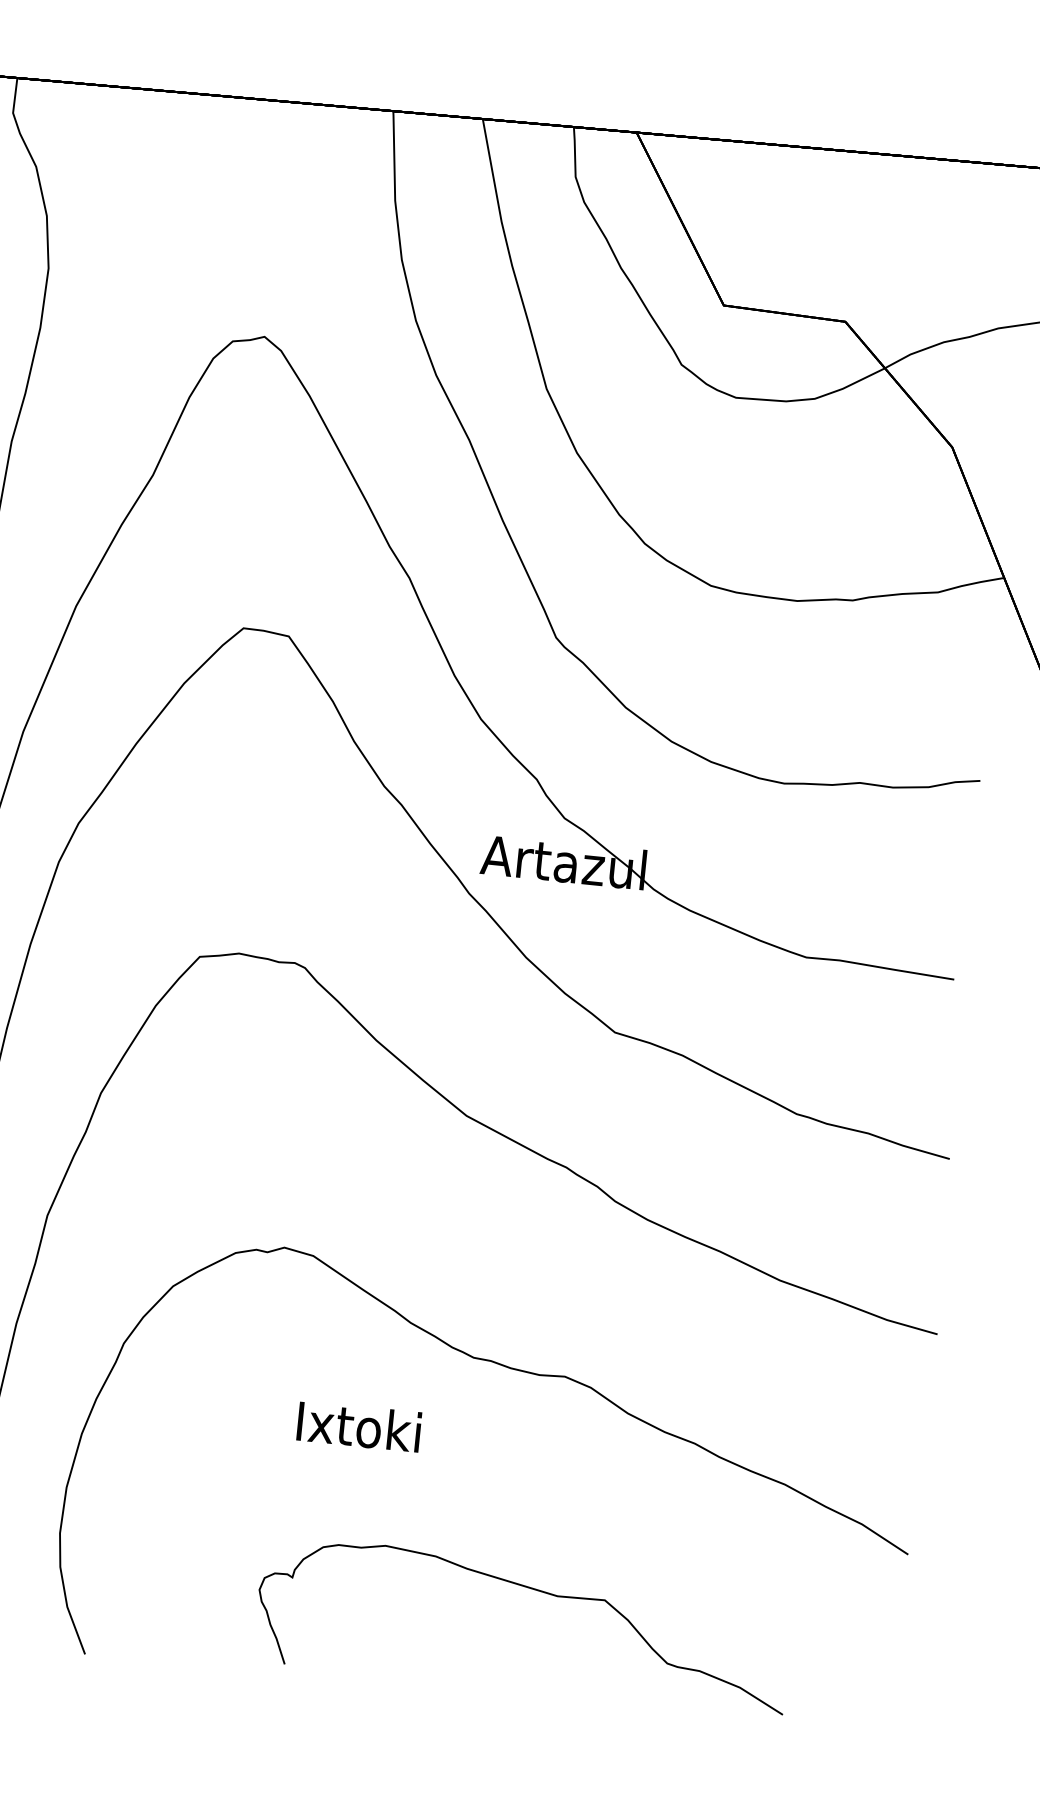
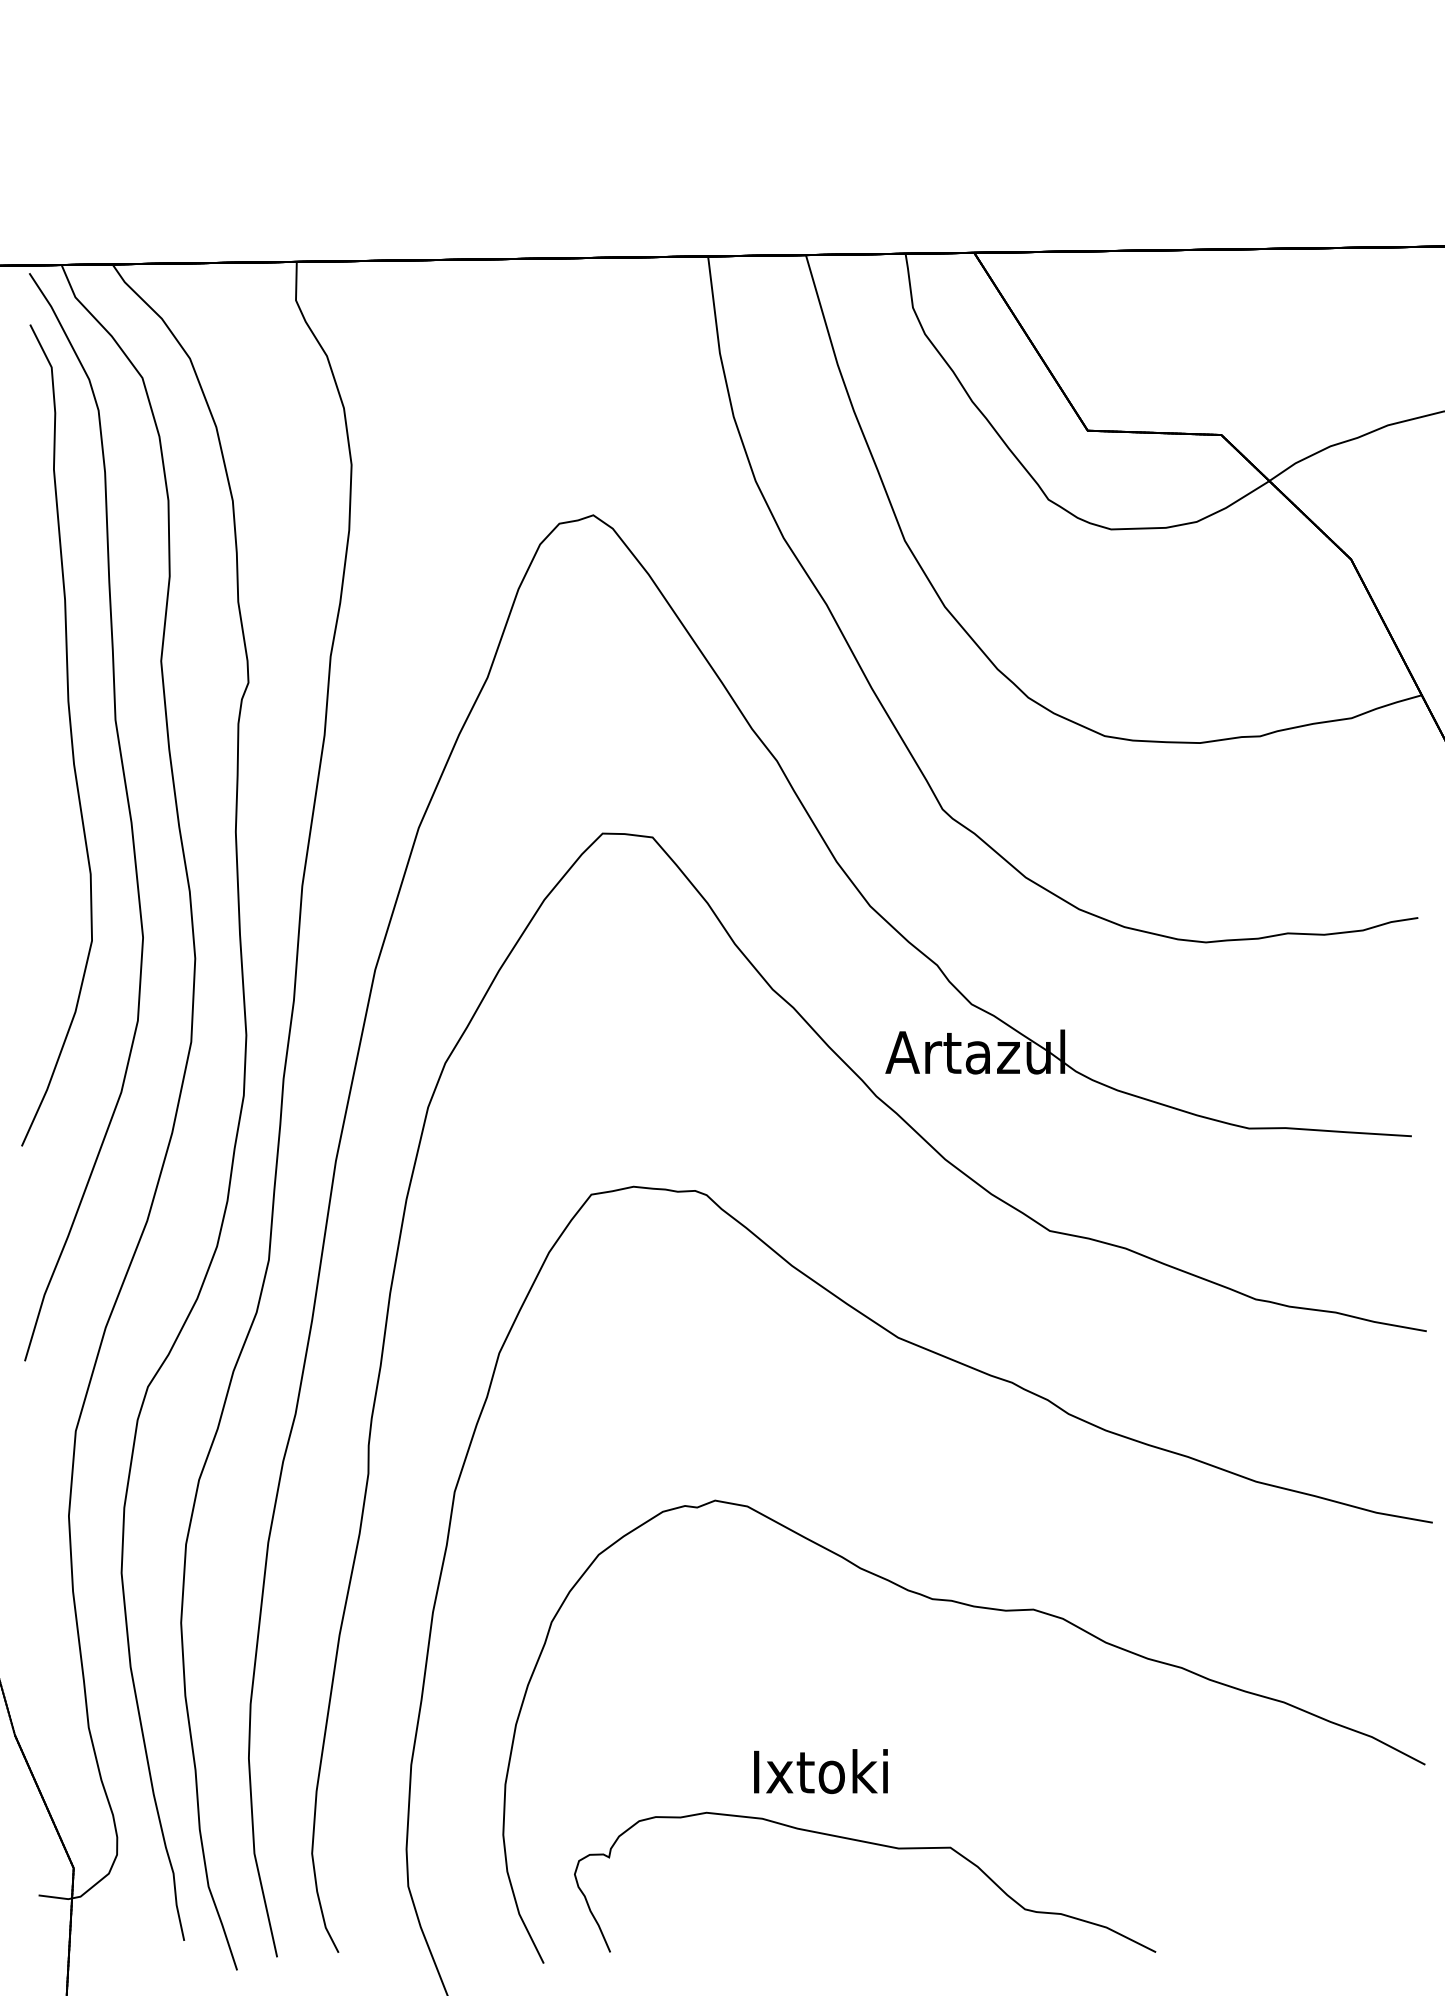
text: (358, 1426) -> (820, 1771), moved
curve: (533, 1590) -> (871, 1844), moved

